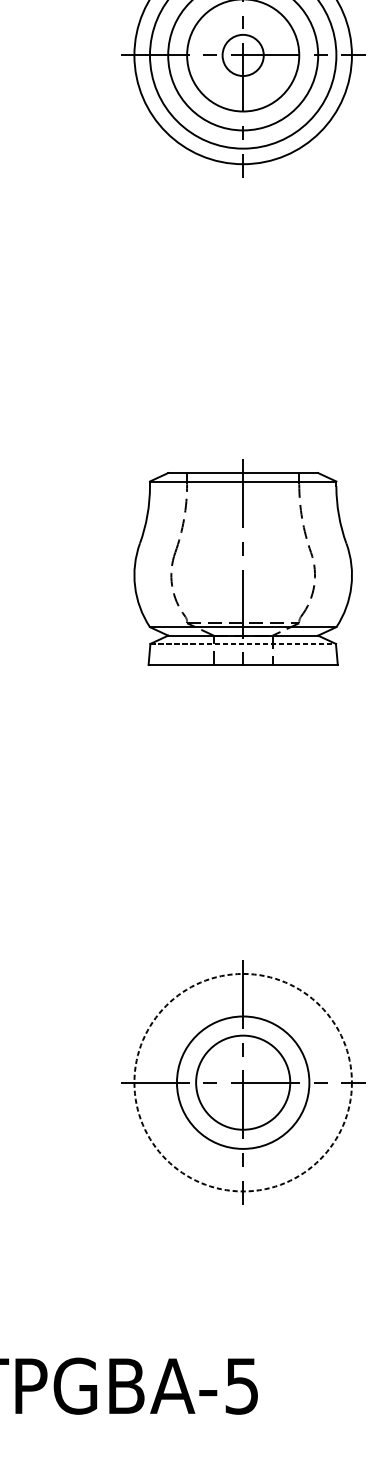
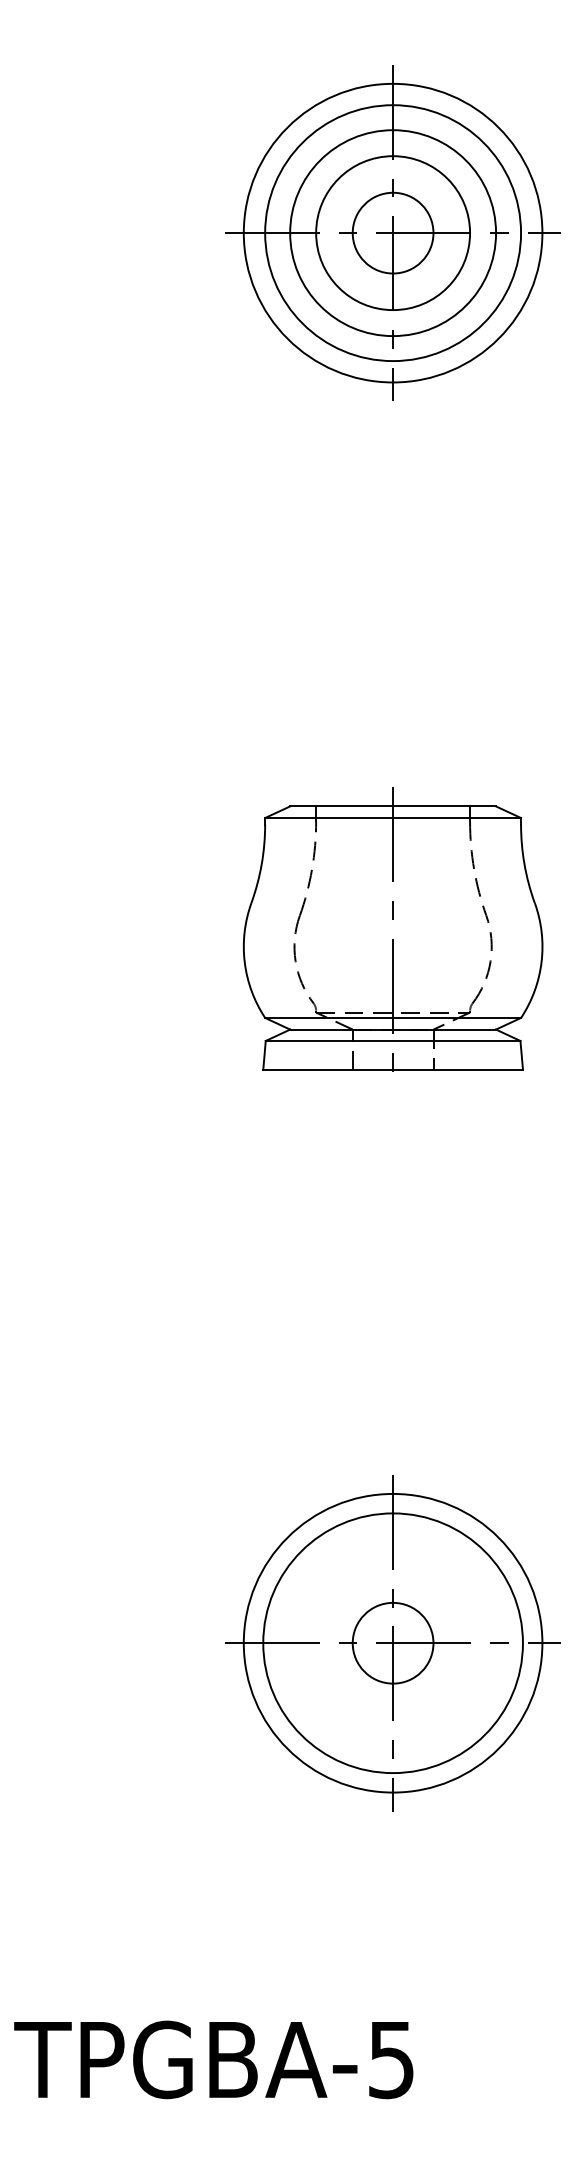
circle: (242, 54) -> (392, 232), size x1.43
line: (243, 643) -> (393, 1040), dashed -> solid
circle: (242, 1082) -> (392, 1642), dashed -> solid
circle: (242, 1082) -> (392, 1642), size x0.62
circle: (242, 1082) -> (392, 1643), size x1.43

